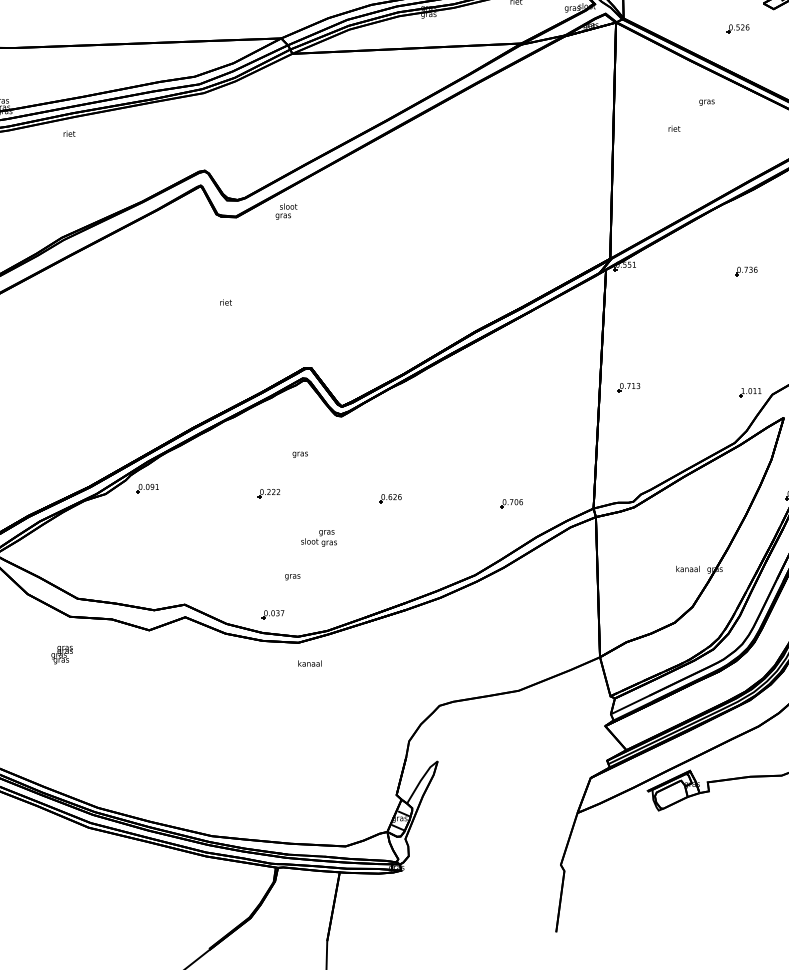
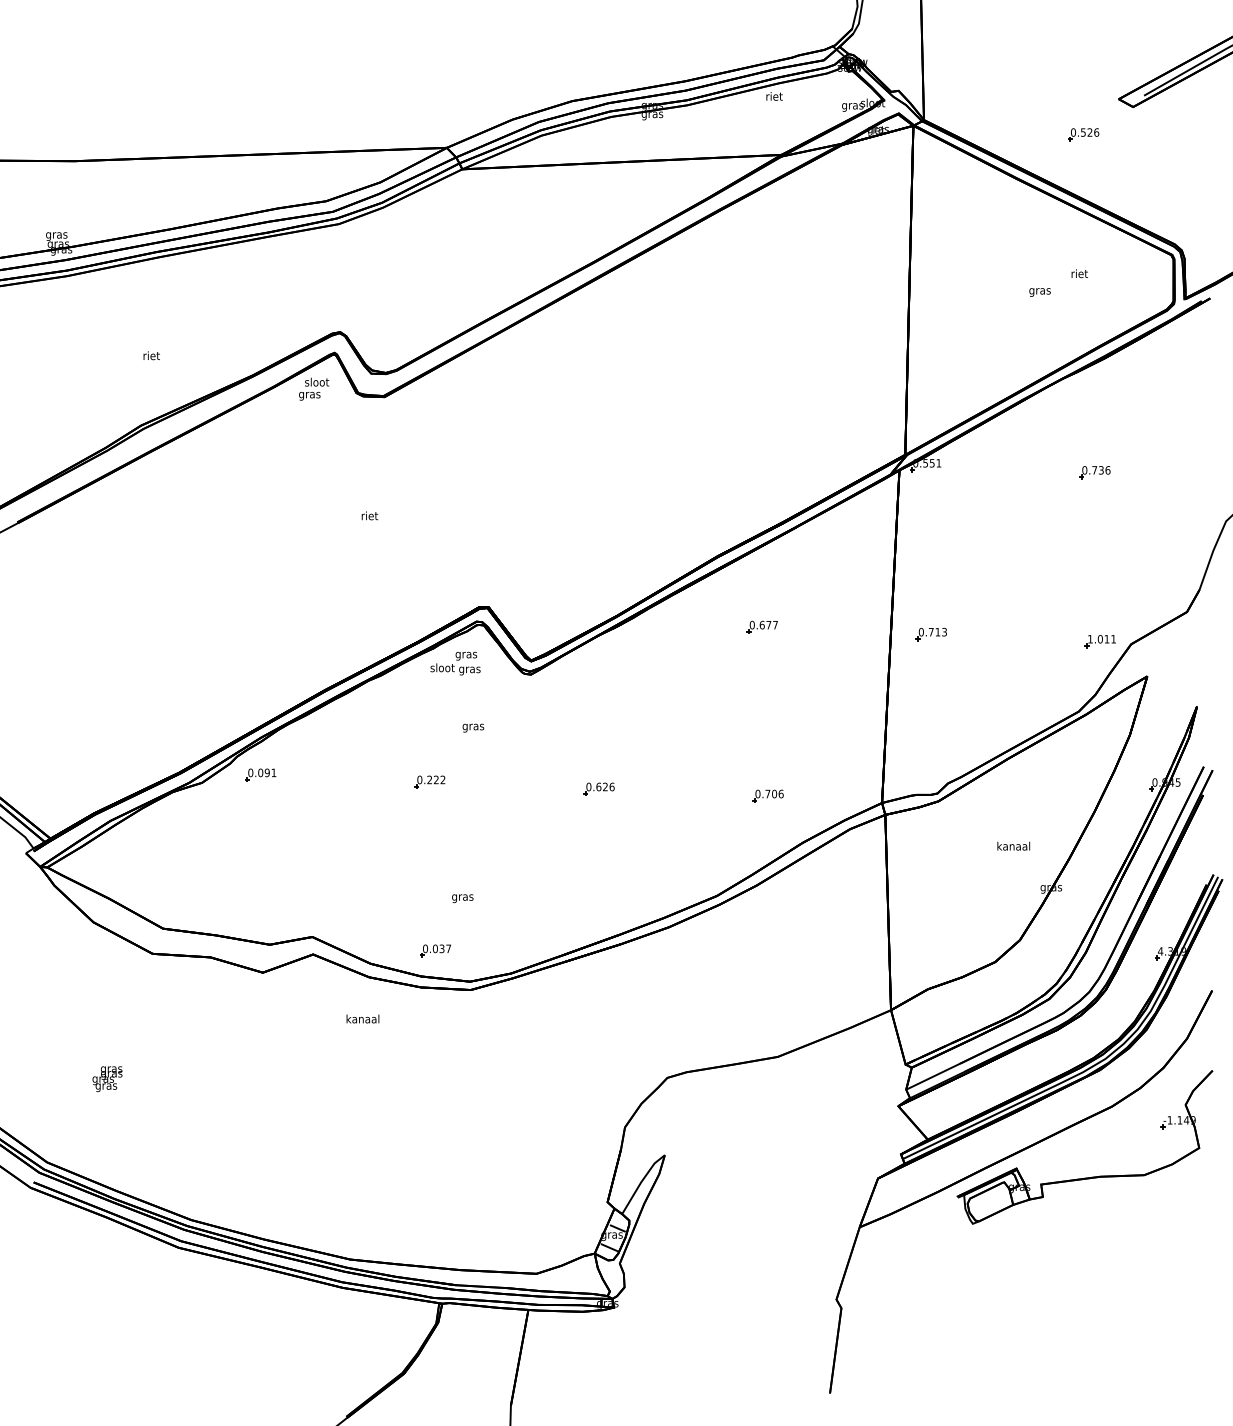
text: (706, 102) -> (1039, 292), moved
text: (674, 128) -> (1079, 273), moved
text: (69, 133) -> (151, 355), moved
text: (286, 211) -> (314, 388), moved
part: (507, 381) -> (761, 626), added
text: (319, 538) -> (455, 663), moved
text: (687, 568) -> (1013, 845), moved
text: (62, 655) -> (107, 1079), moved
text: (309, 663) -> (362, 1018), moved

